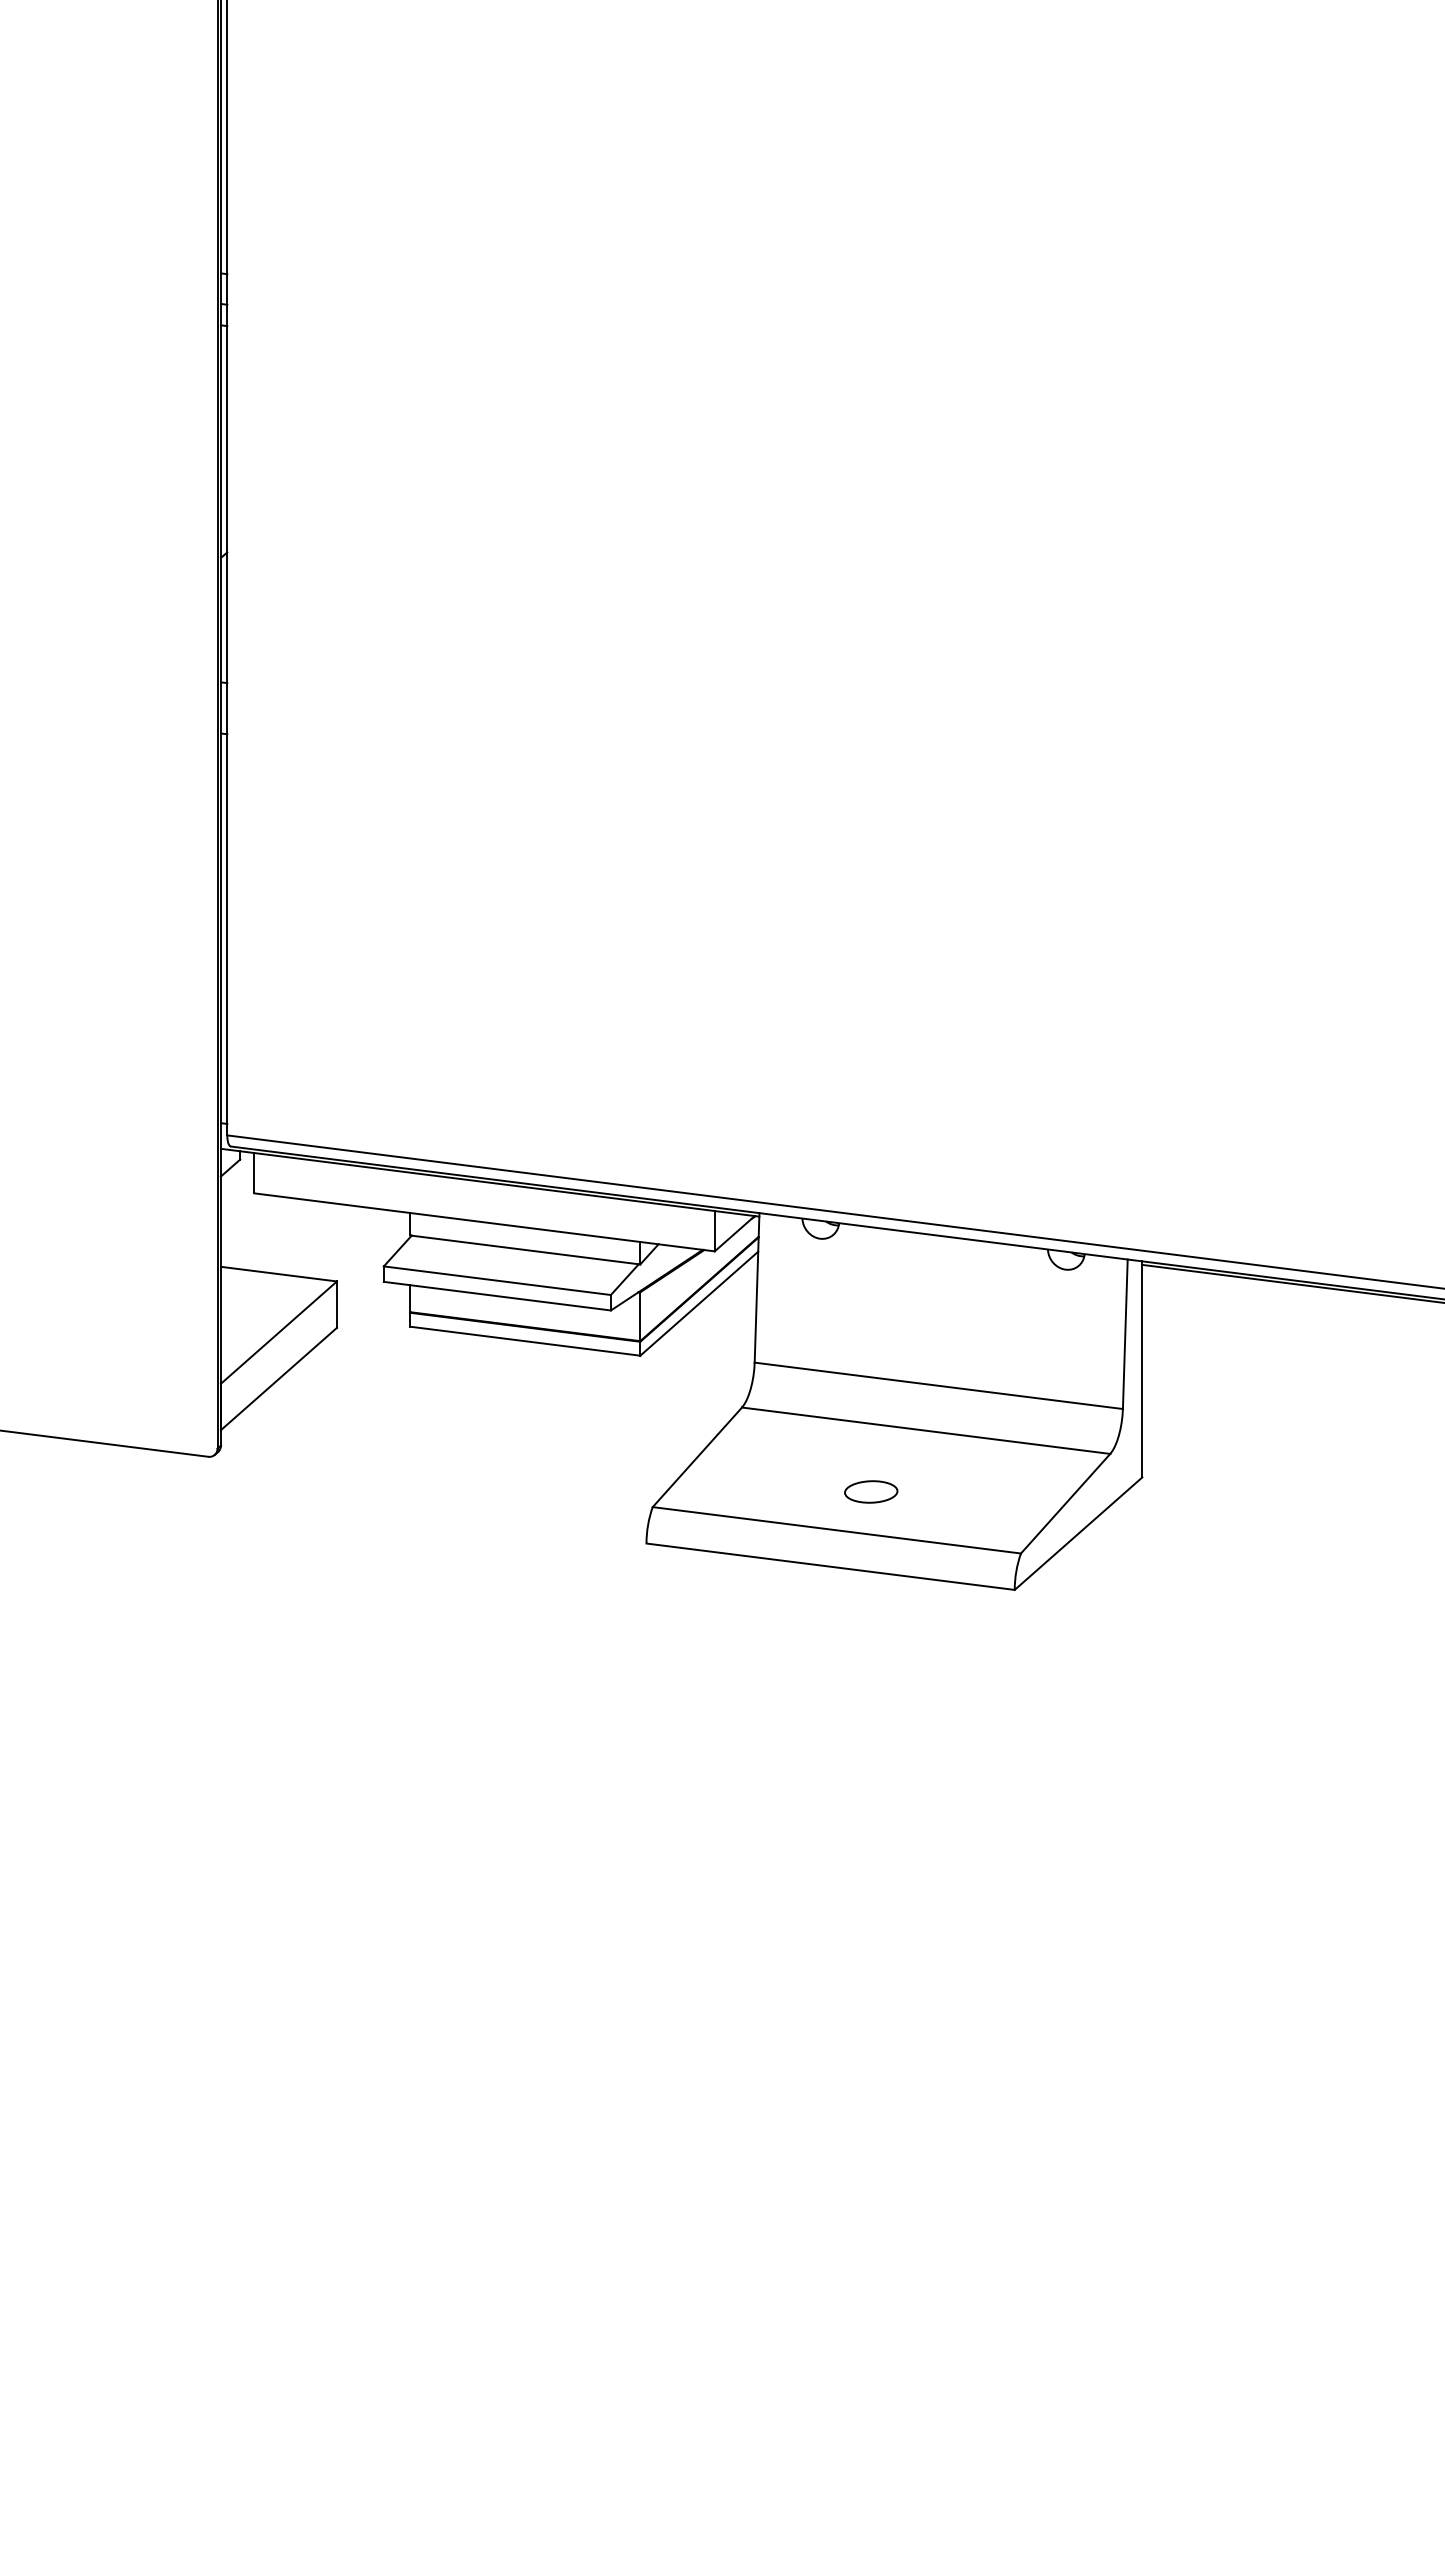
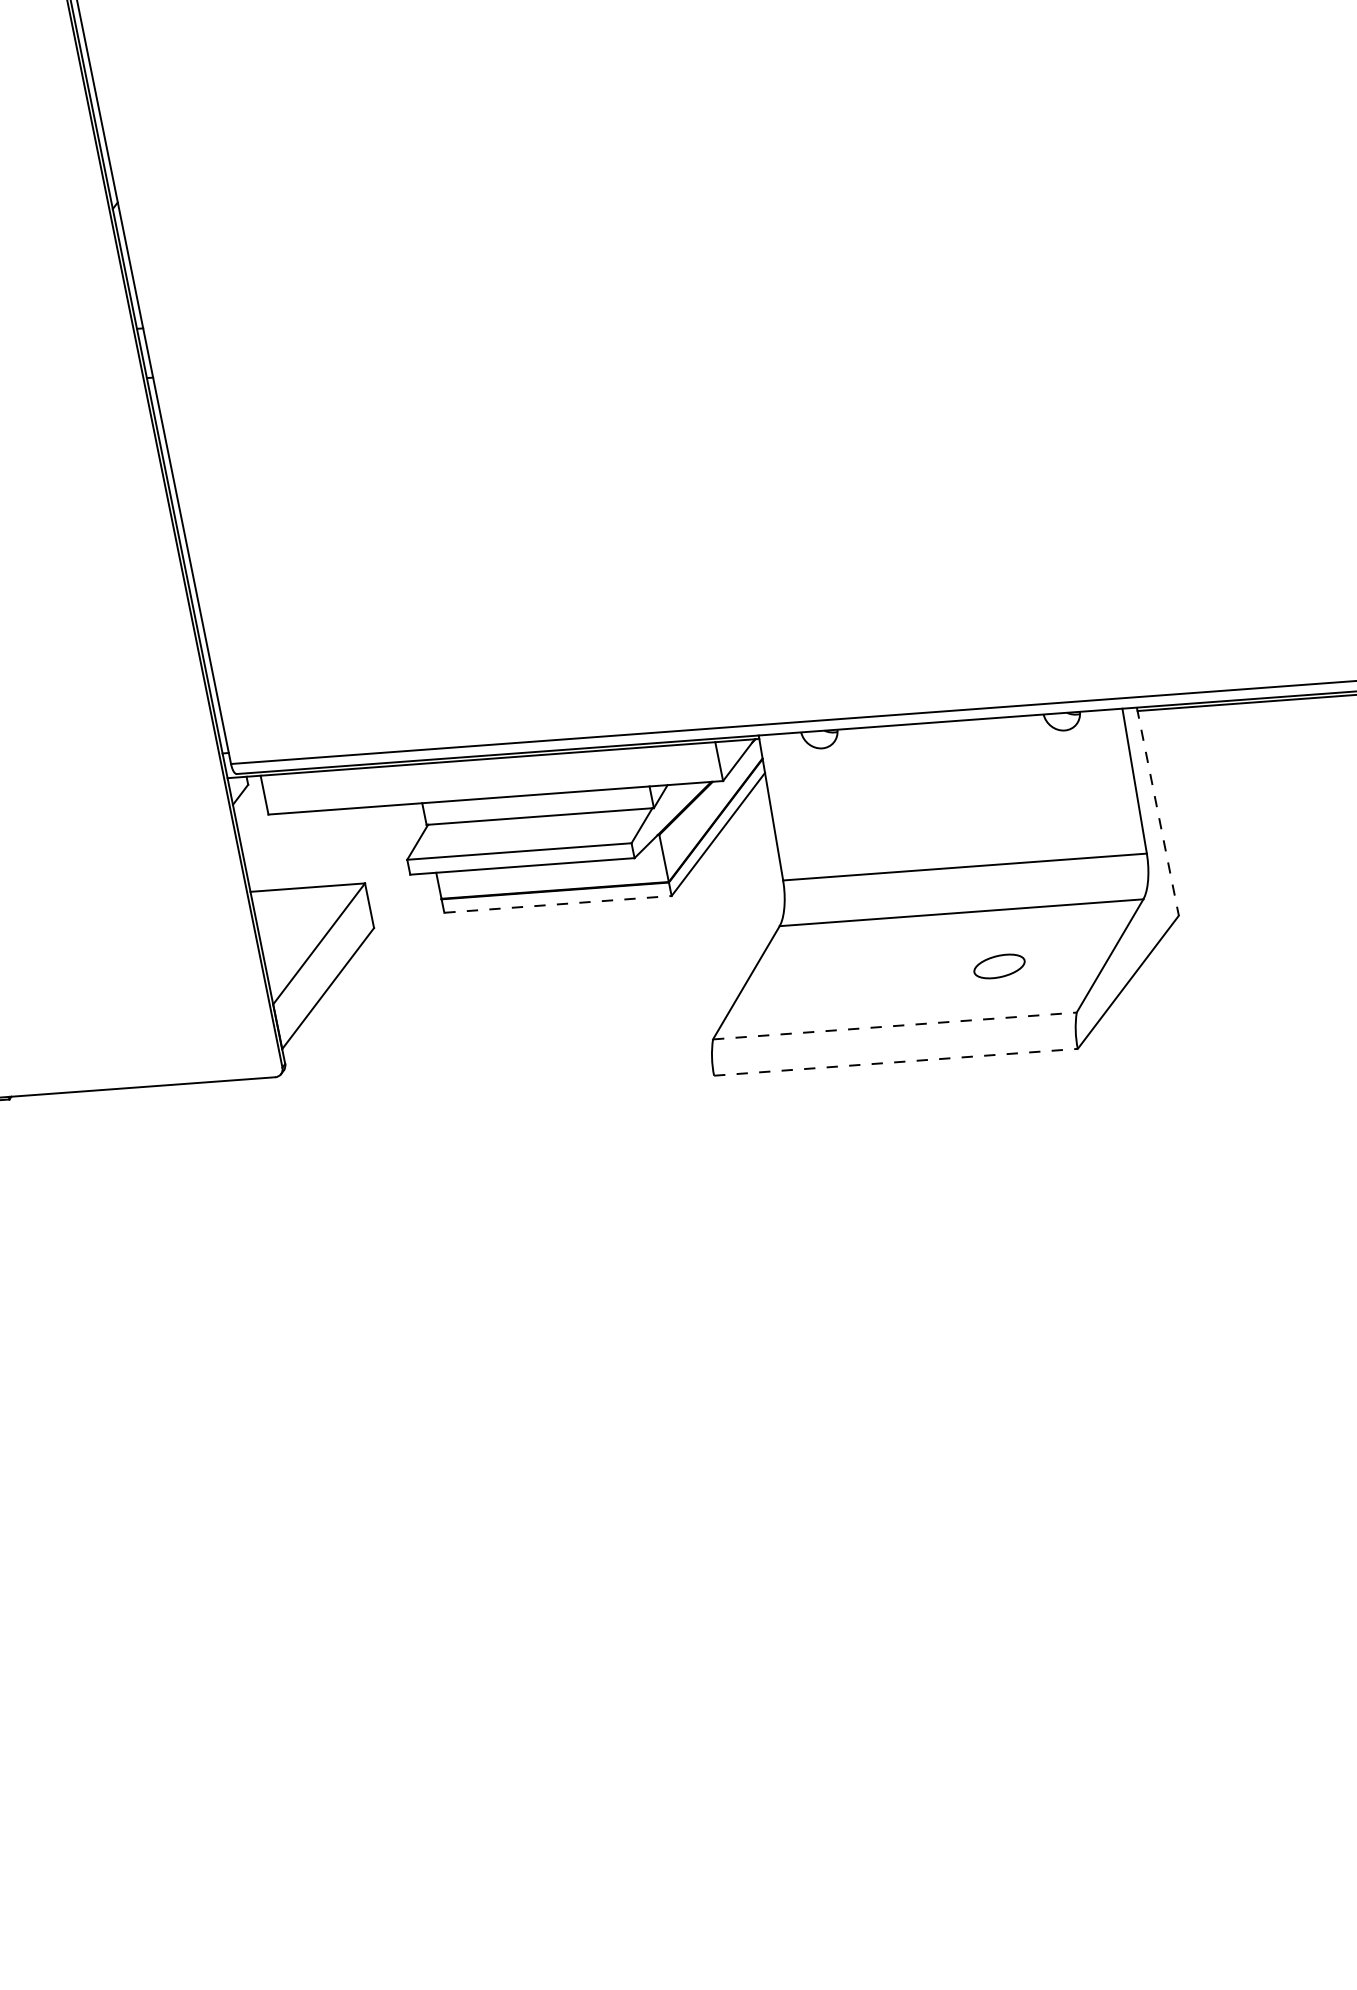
line: (525, 1341) -> (558, 904), solid -> dashed
line: (1142, 1369) -> (1158, 811), solid -> dashed
part: (871, 1491) -> (999, 965), moved
line: (836, 1530) -> (894, 1026), solid -> dashed
line: (830, 1566) -> (895, 1062), solid -> dashed

